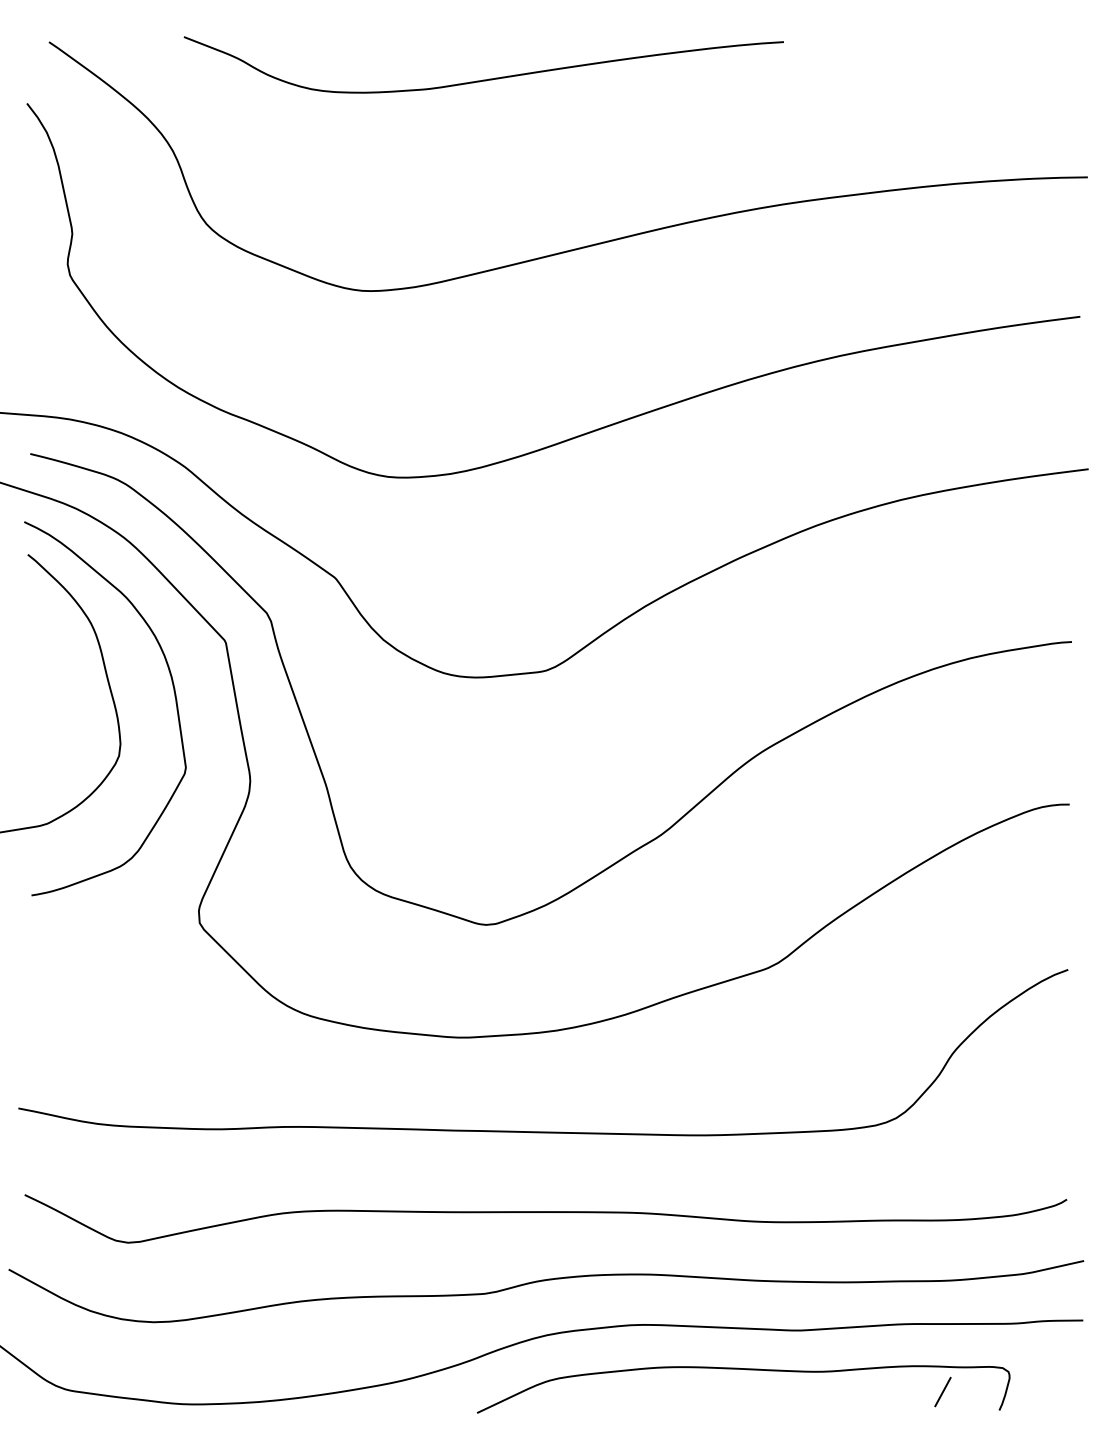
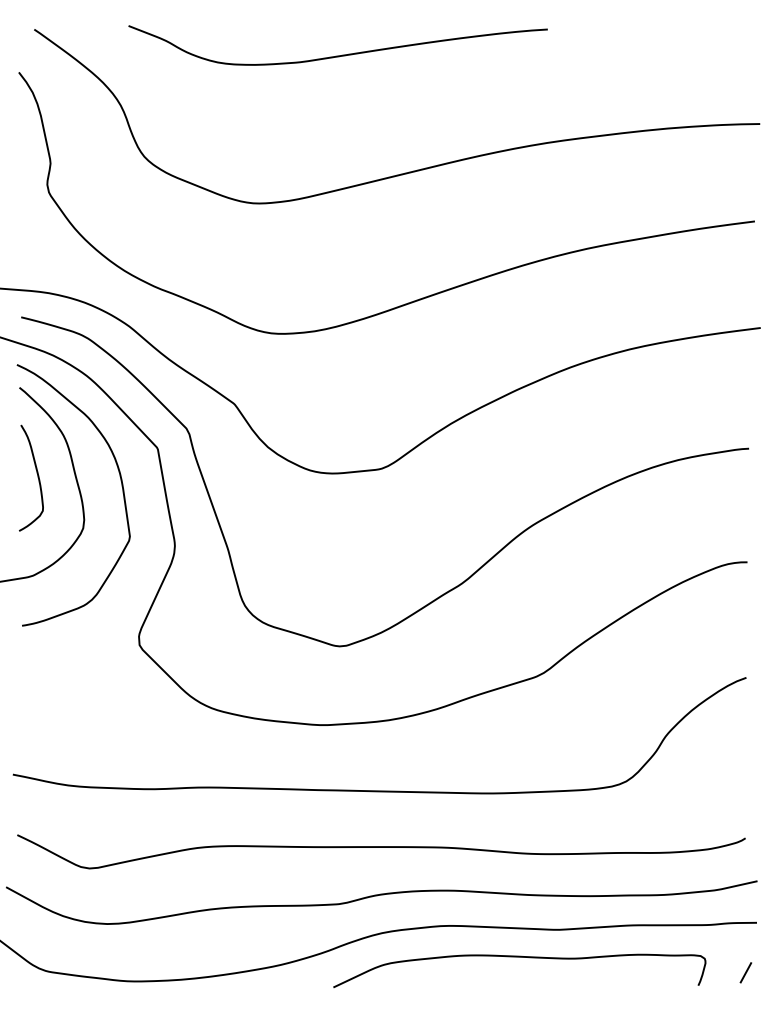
curve: (53, 683) -> (37, 477), added
line: (942, 1391) -> (745, 972), moved

